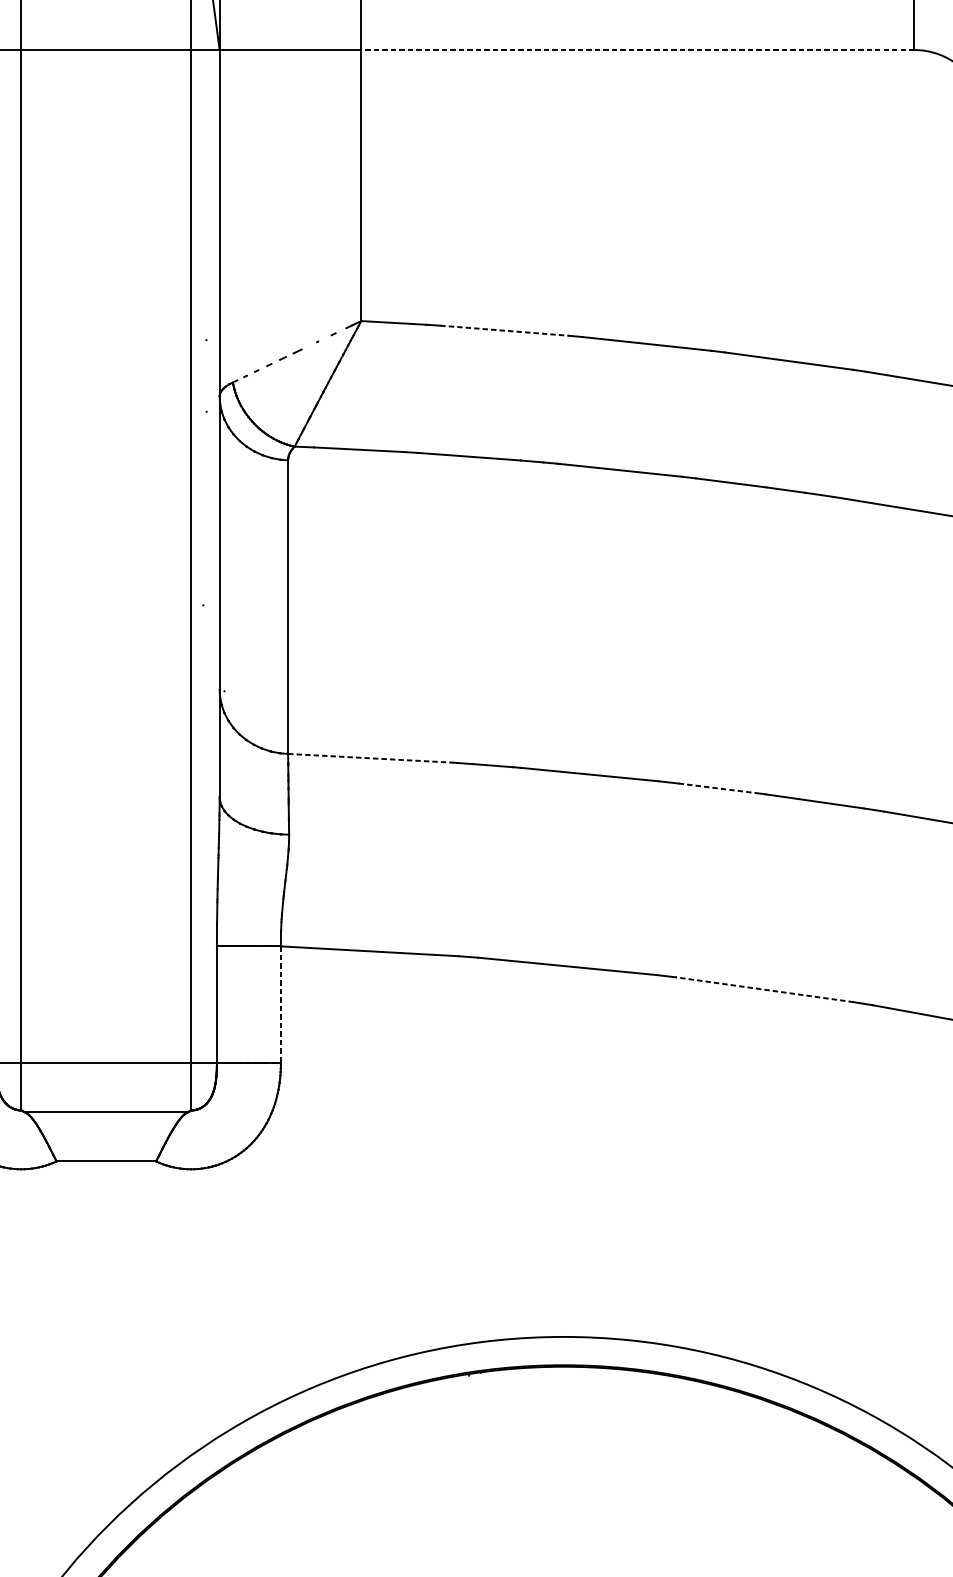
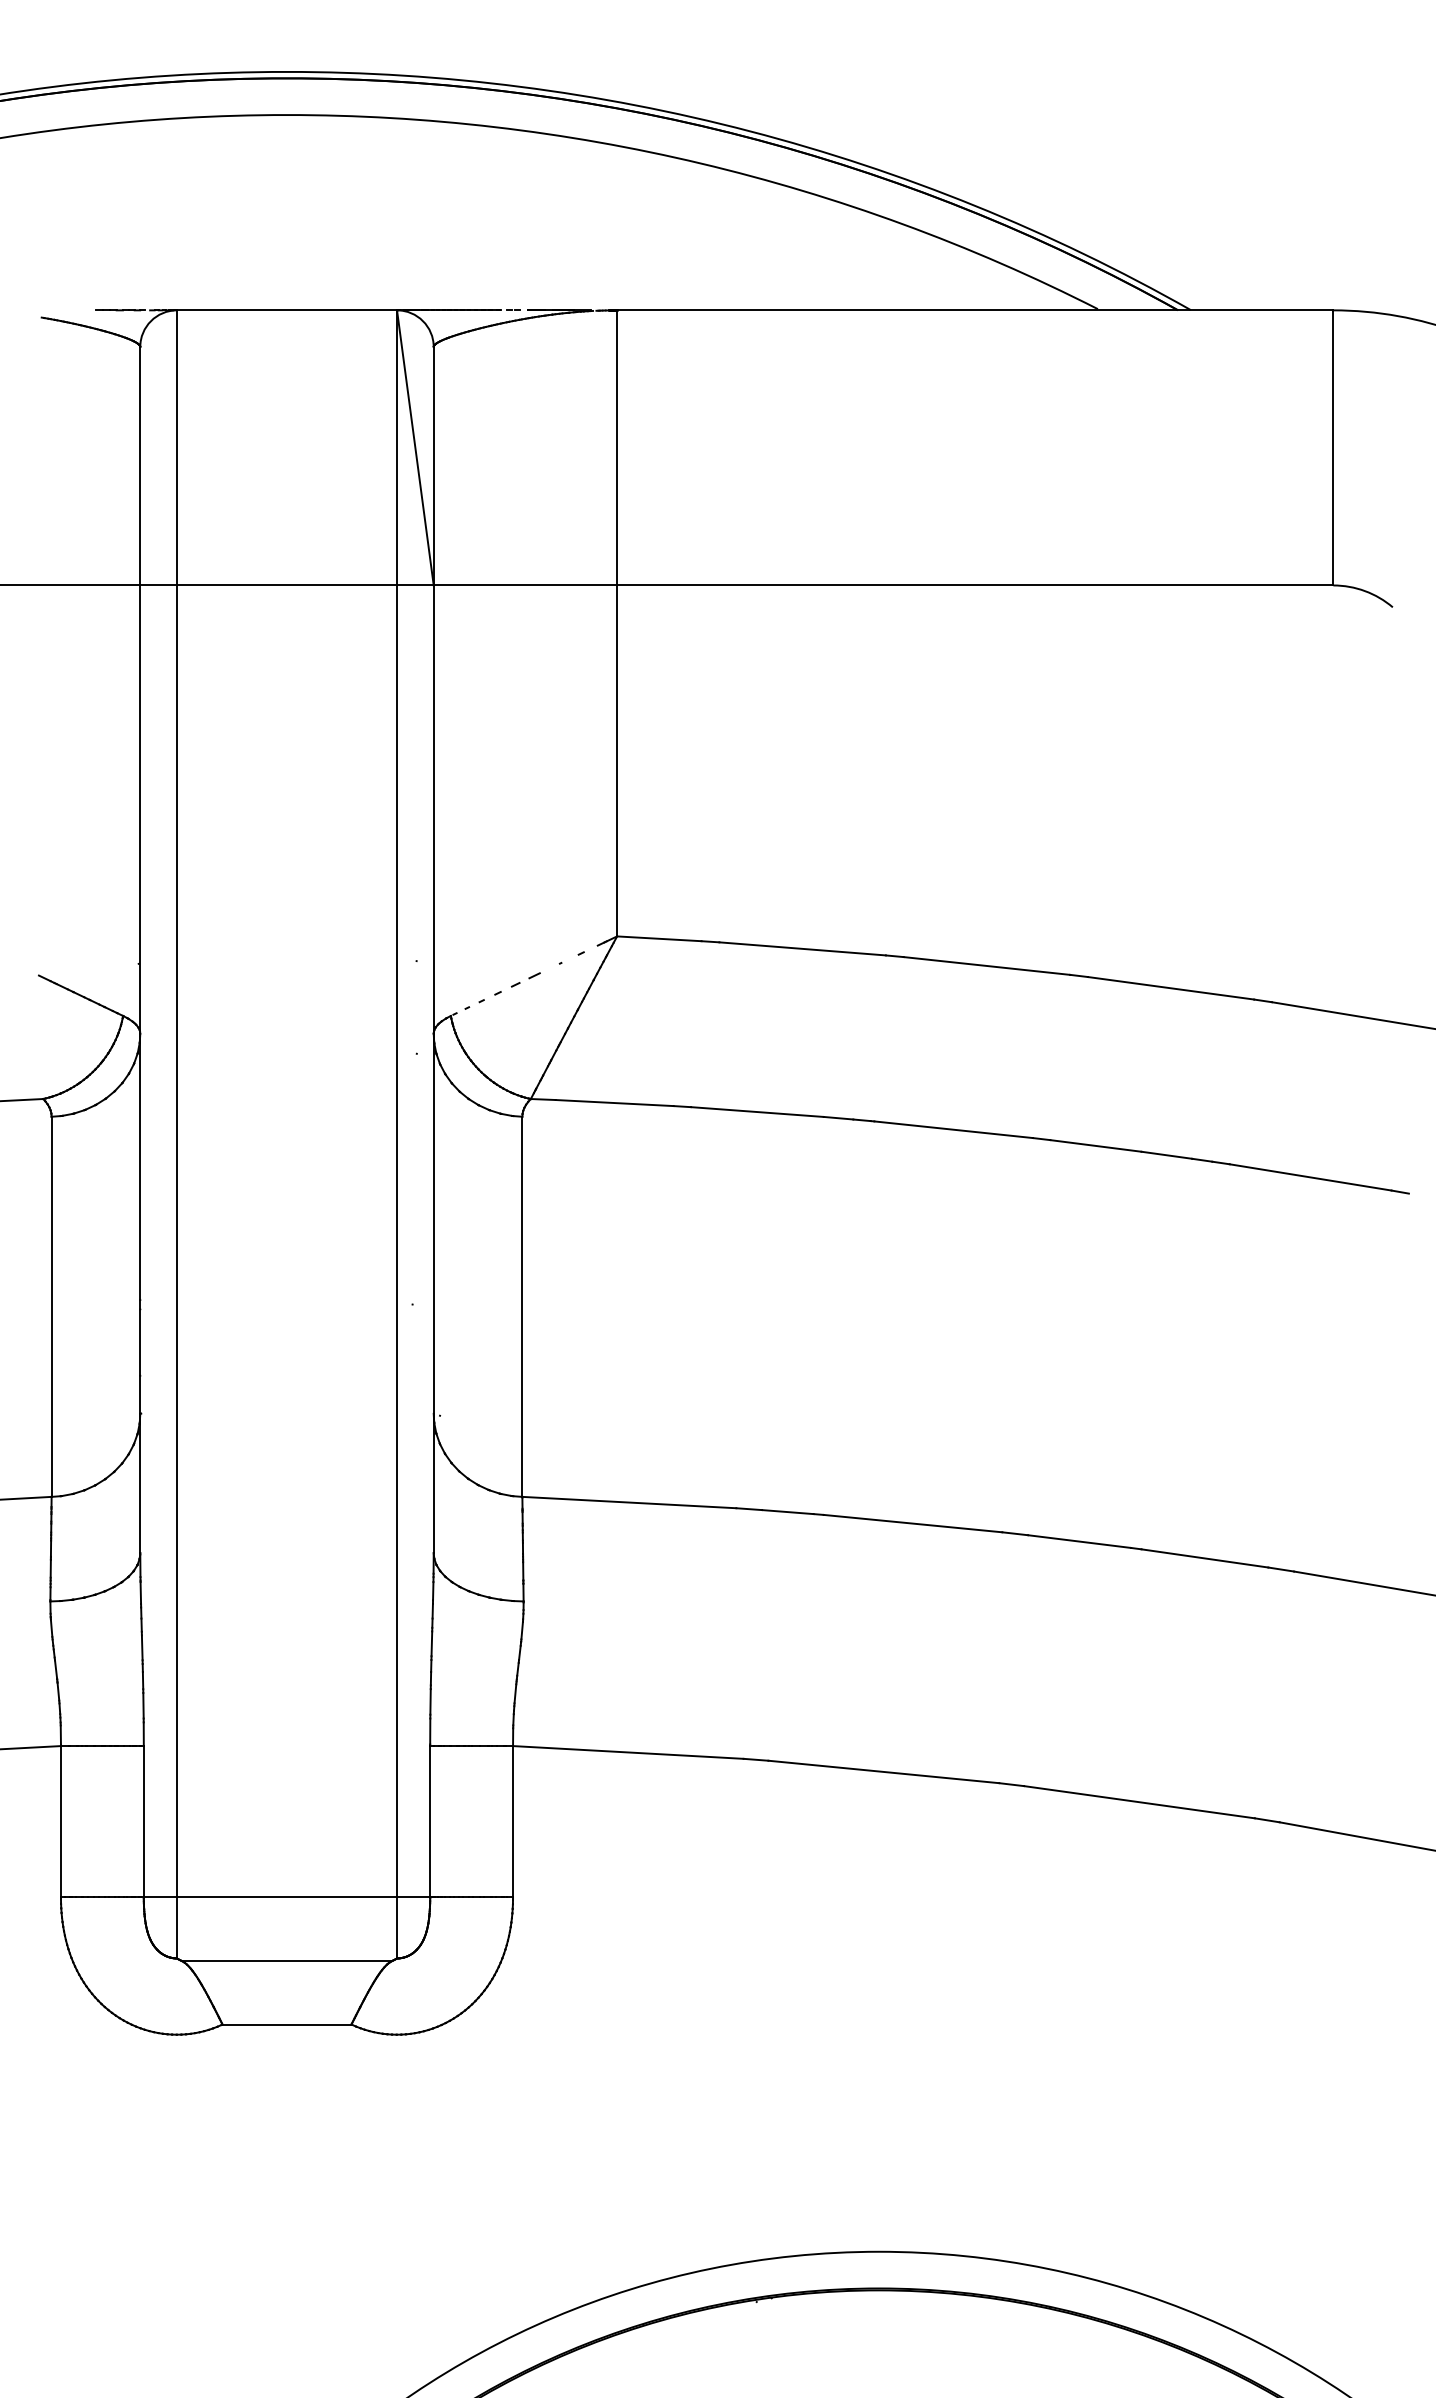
line: (637, 50) -> (974, 585), dashed -> solid
line: (504, 330) -> (802, 948), dashed -> solid
line: (370, 758) -> (629, 1502), dashed -> solid
line: (718, 788) -> (1079, 1541), dashed -> solid
line: (764, 989) -> (1139, 1802), dashed -> solid
line: (281, 1004) -> (513, 1821), dashed -> solid

